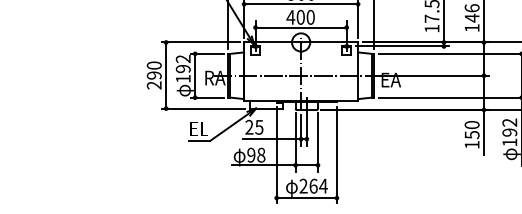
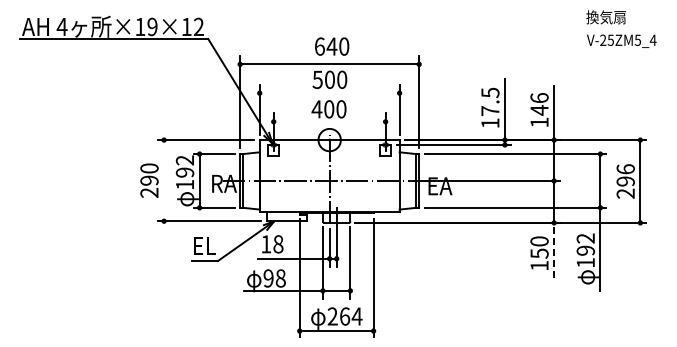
line: (300, 4) -> (329, 93), removed
line: (300, 27) -> (329, 121), removed
line: (166, 75) -> (164, 180), removed
text: (254, 127) -> (272, 244), 25 -> 18
line: (484, 132) -> (554, 250), solid -> dashed

